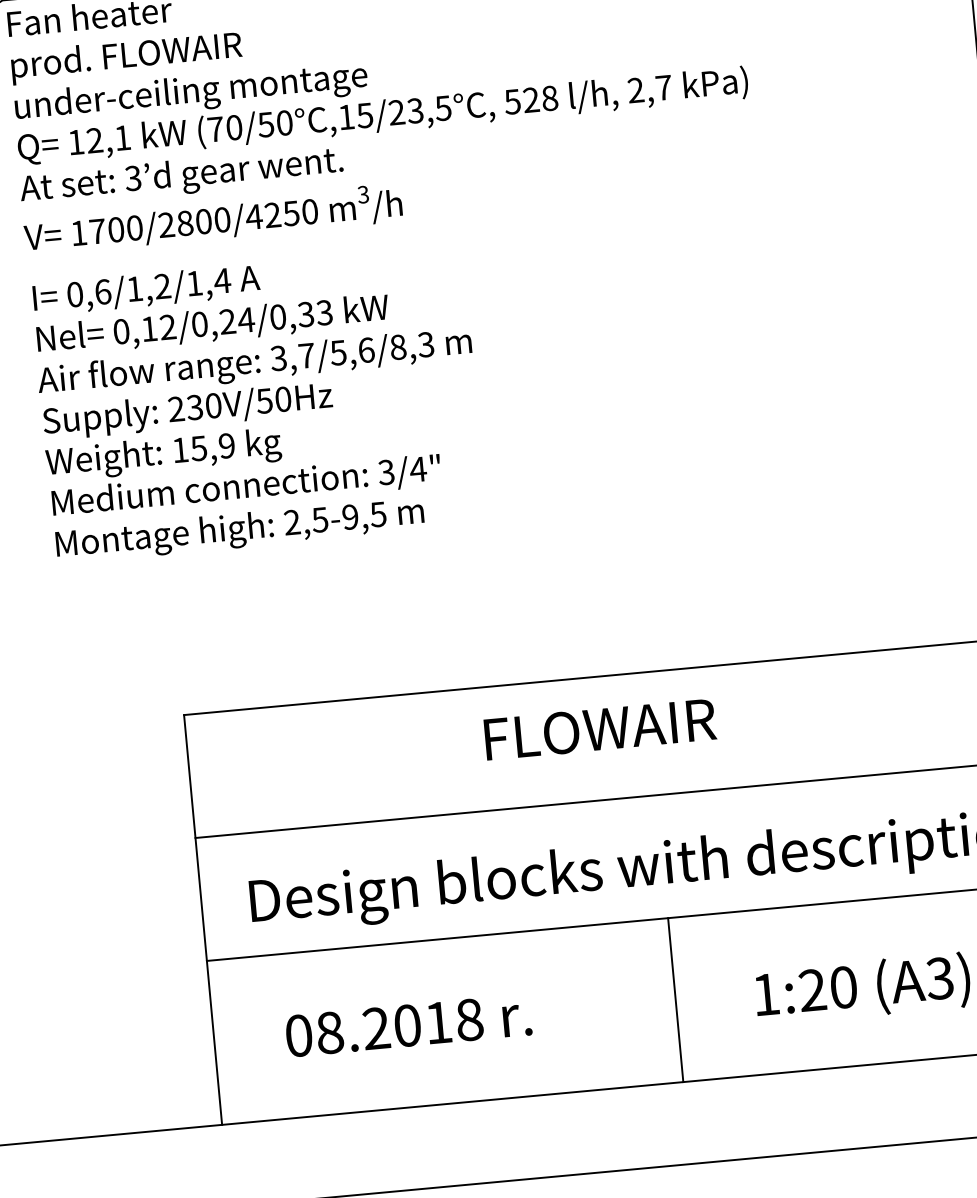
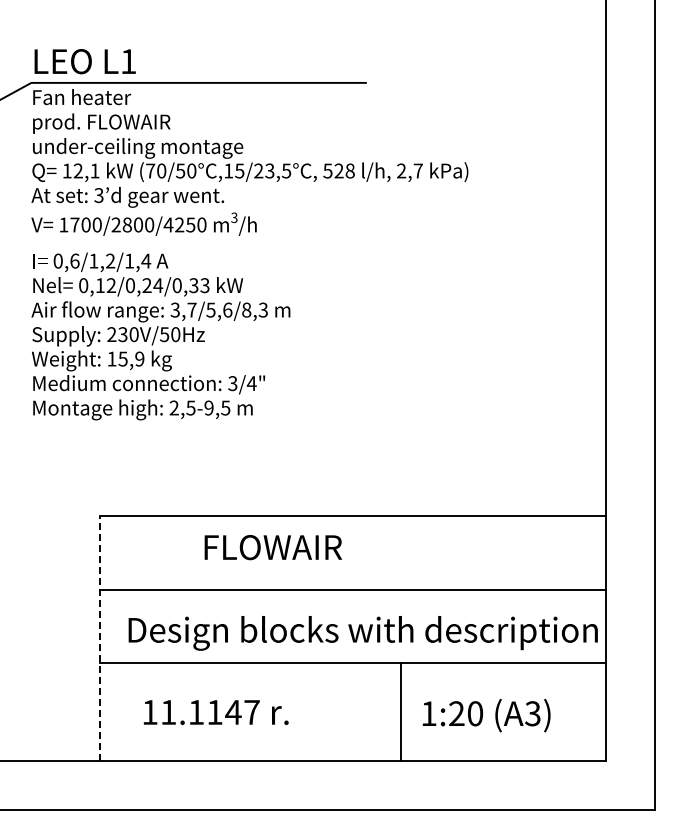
text: (600, 729) -> (273, 547), moved
line: (202, 919) -> (99, 638), solid -> dashed
line: (676, 999) -> (401, 711), moved
text: (383, 1028) -> (200, 712), 08.2018 -> 11.1147

